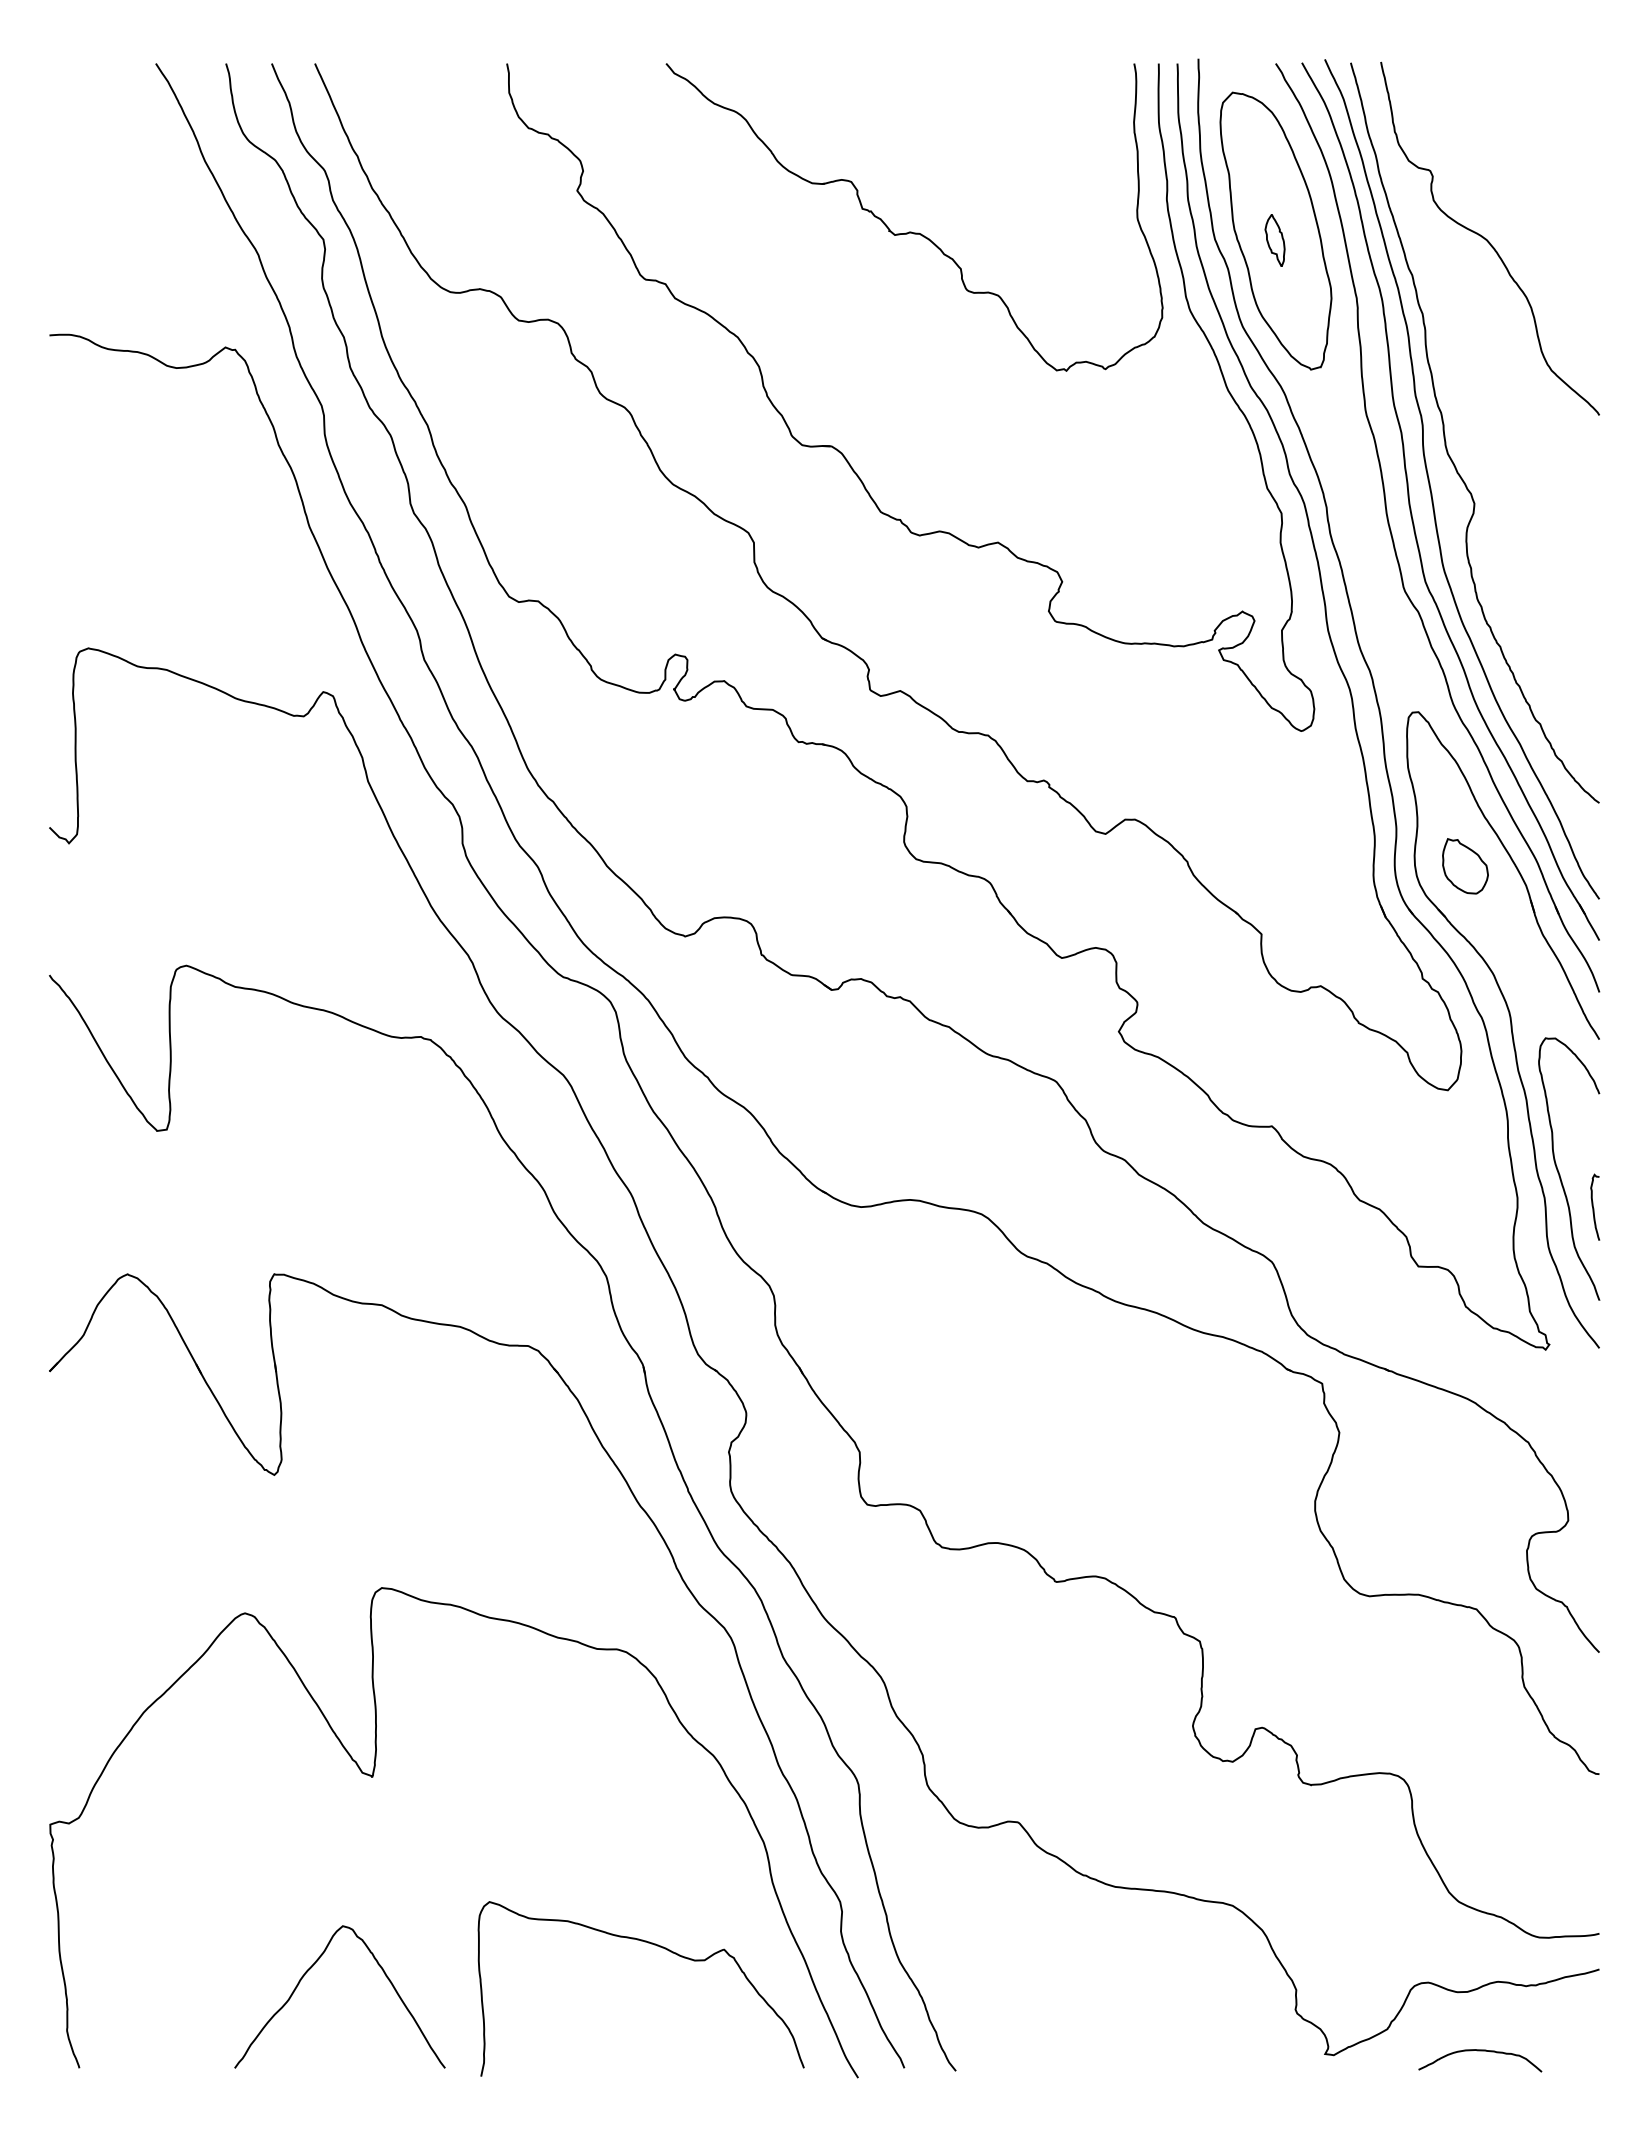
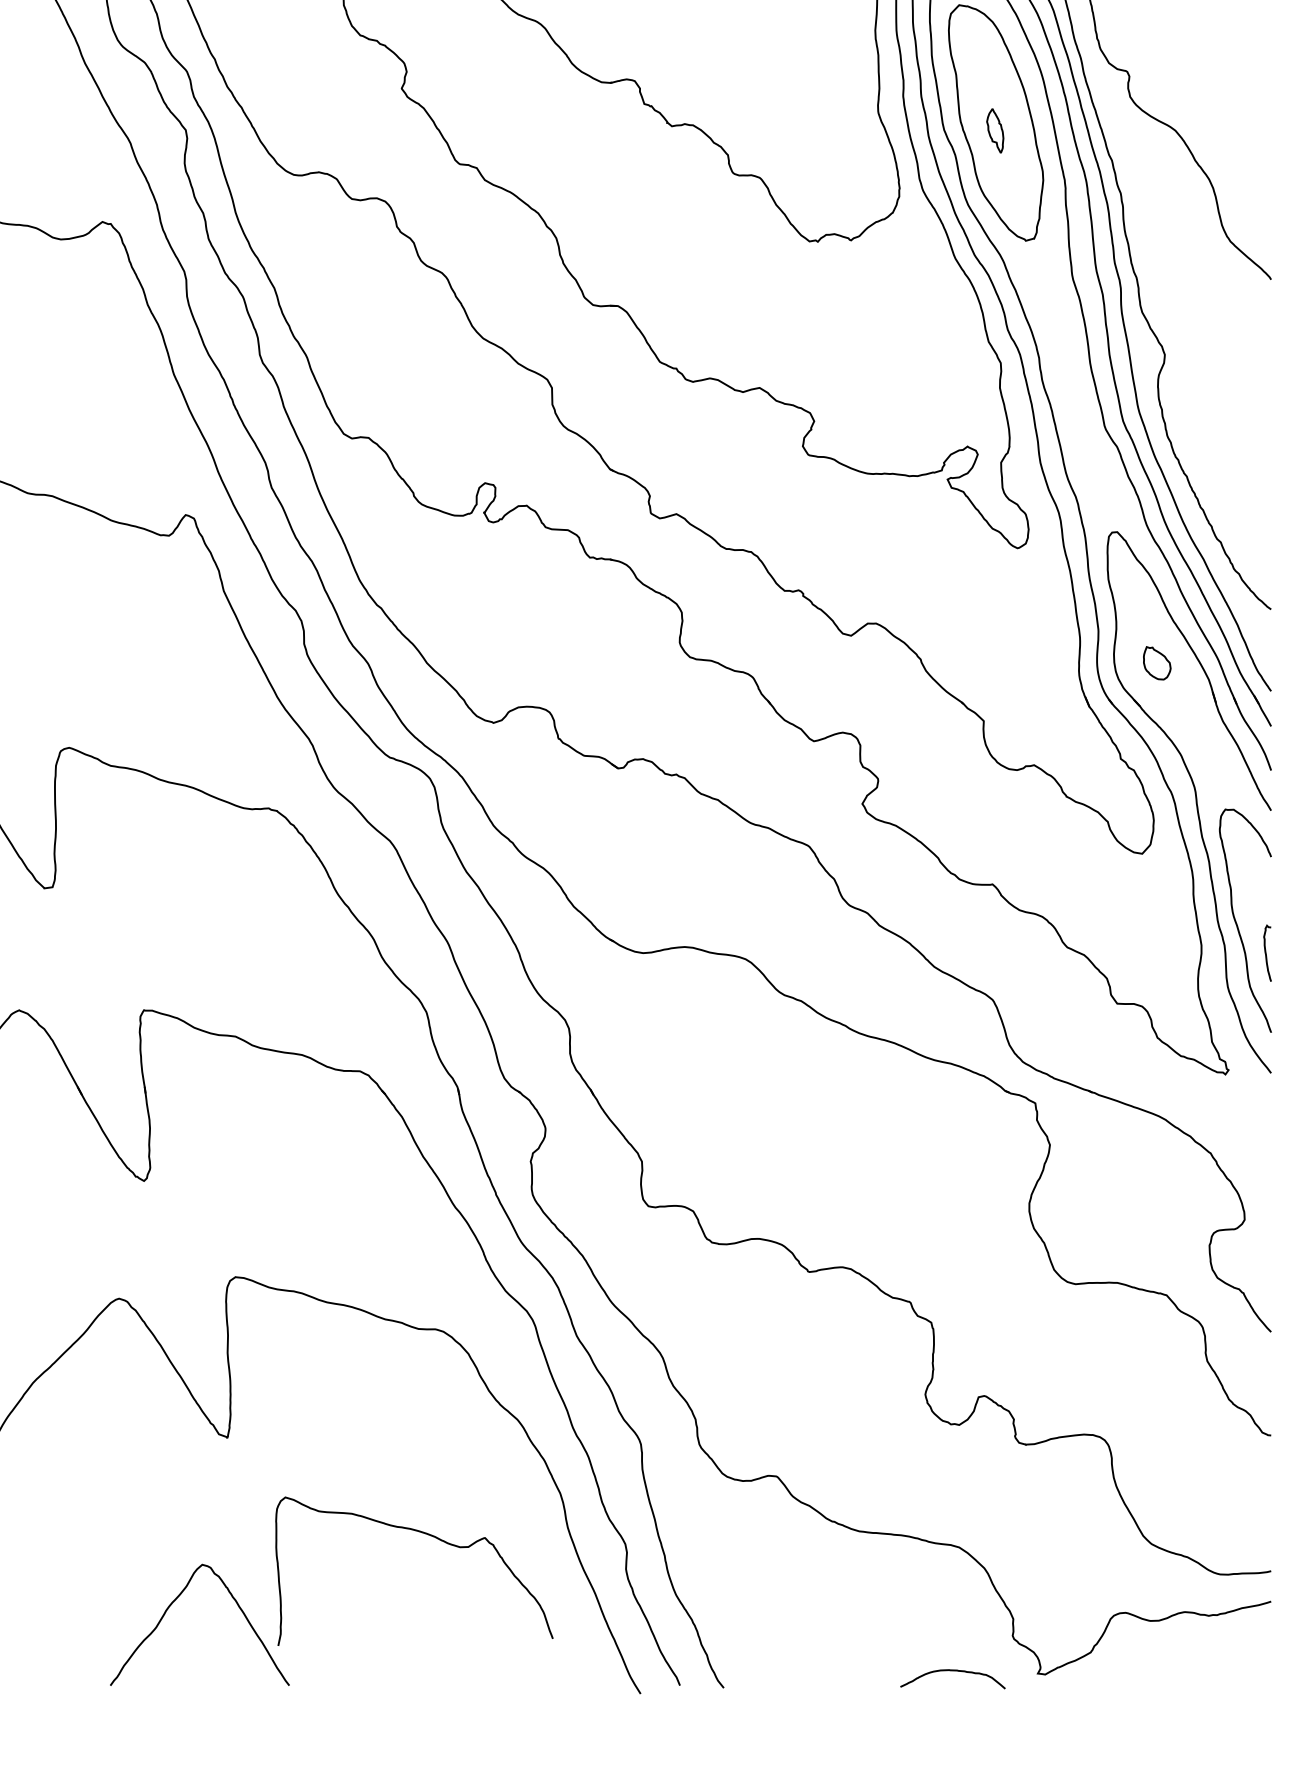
part: (1465, 866) -> (1157, 663), size x0.7
curve: (659, 1947) -> (429, 1536), moved
curve: (1480, 2051) -> (953, 1671), moved

